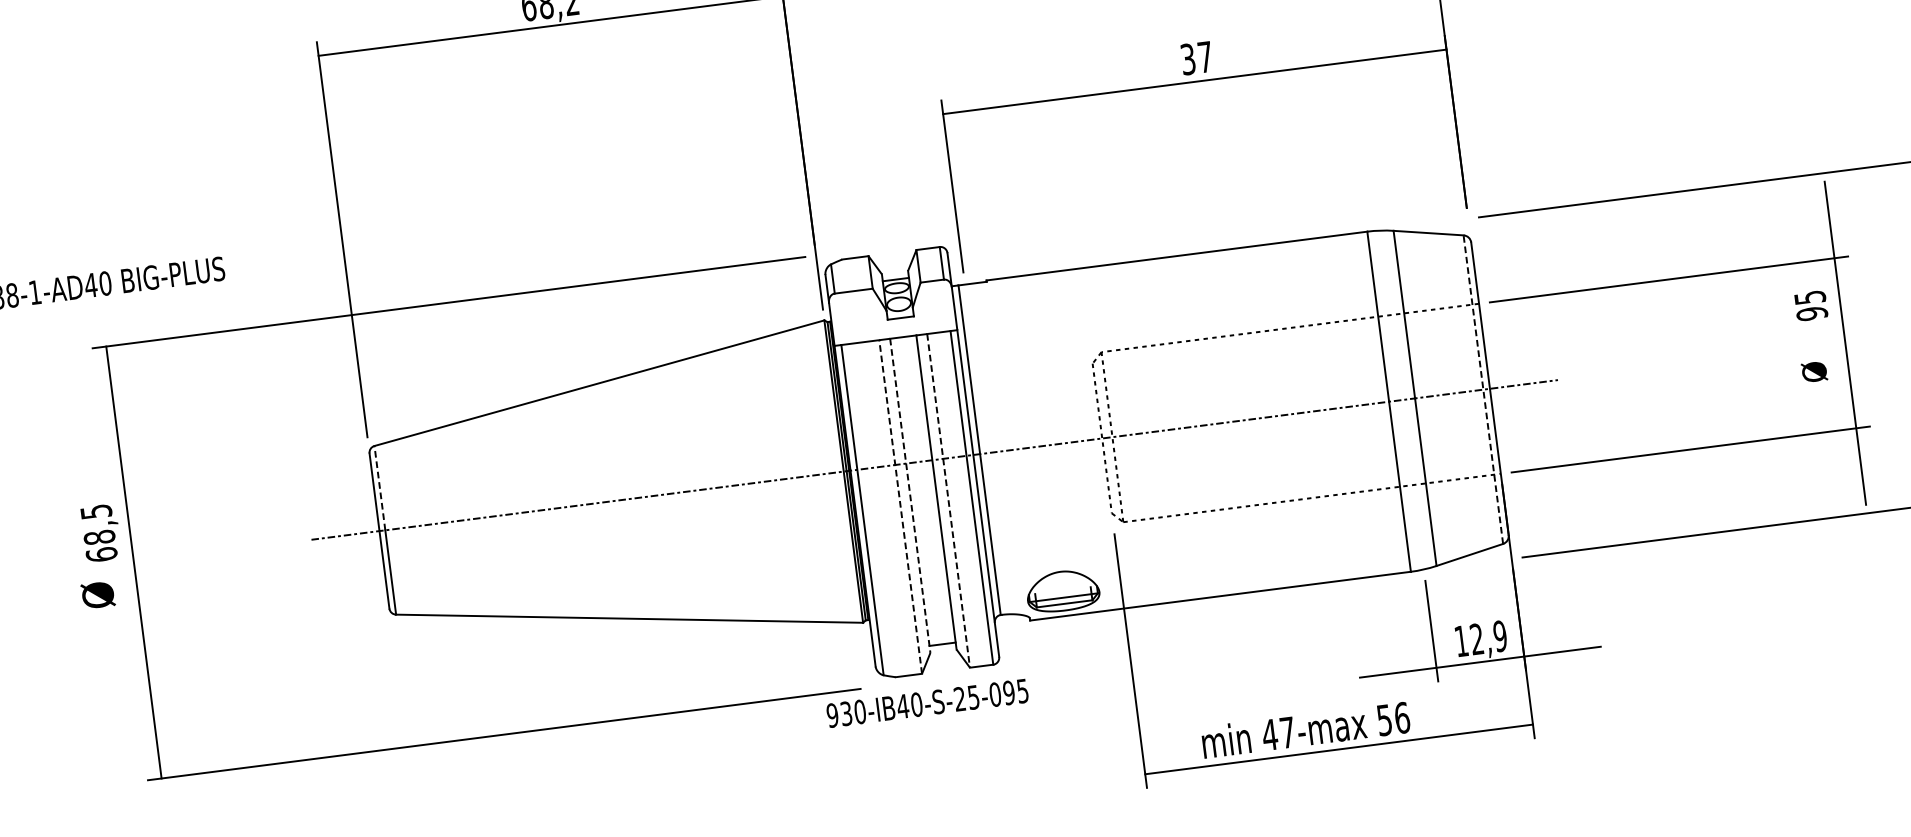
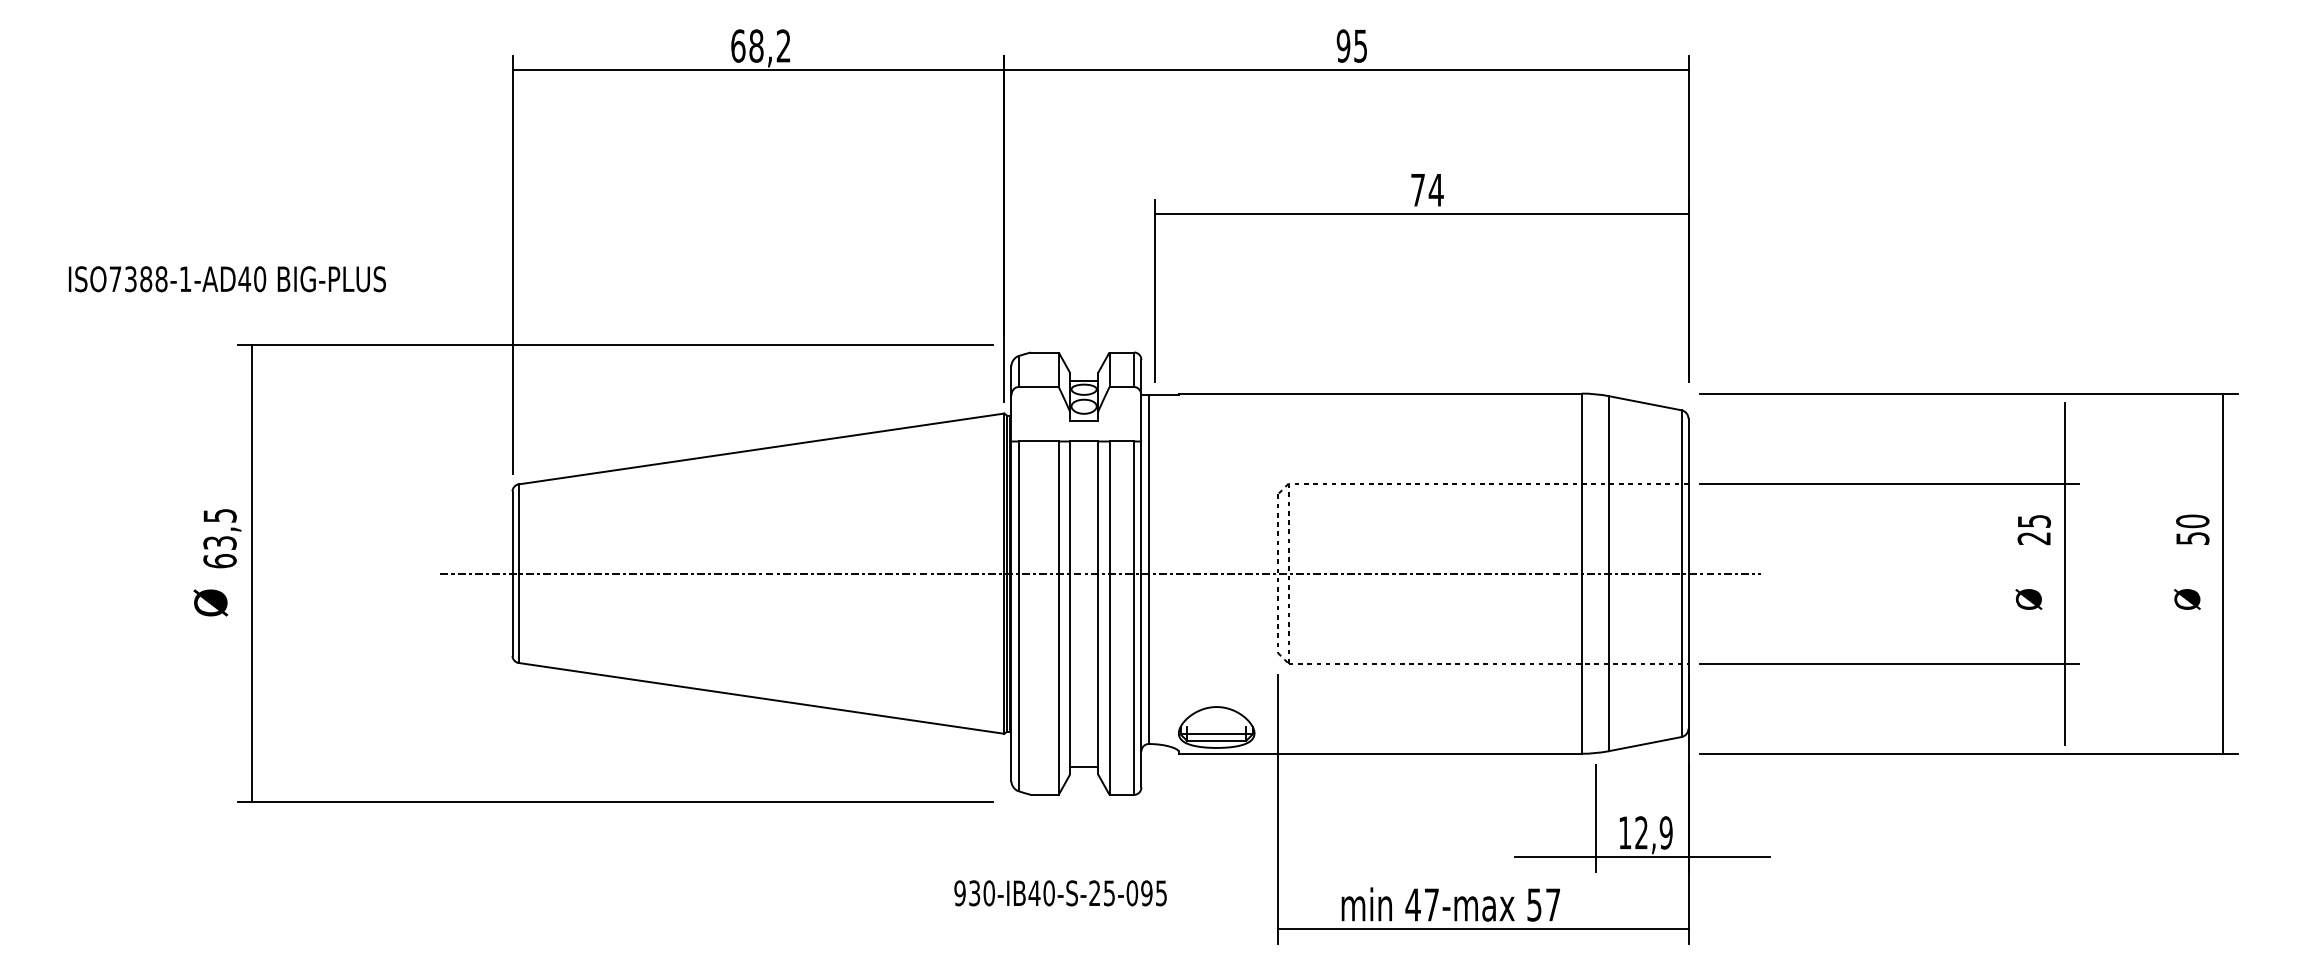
text: (1197, 57) -> (1427, 189), 37 -> 74
text: (1811, 313) -> (2033, 538), 95 -> 25
line: (1483, 389) -> (1681, 573), dashed -> solid
line: (379, 488) -> (518, 529), dashed -> solid
line: (910, 496) -> (1070, 608), dashed -> solid
line: (948, 501) -> (1109, 618), dashed -> solid
line: (900, 507) -> (1058, 618), dashed -> solid
text: (99, 538) -> (219, 543), 68,5 -> 63,5
text: (927, 703) -> (1060, 893), moved
text: (1402, 717) -> (1553, 904), 56 -> 57

